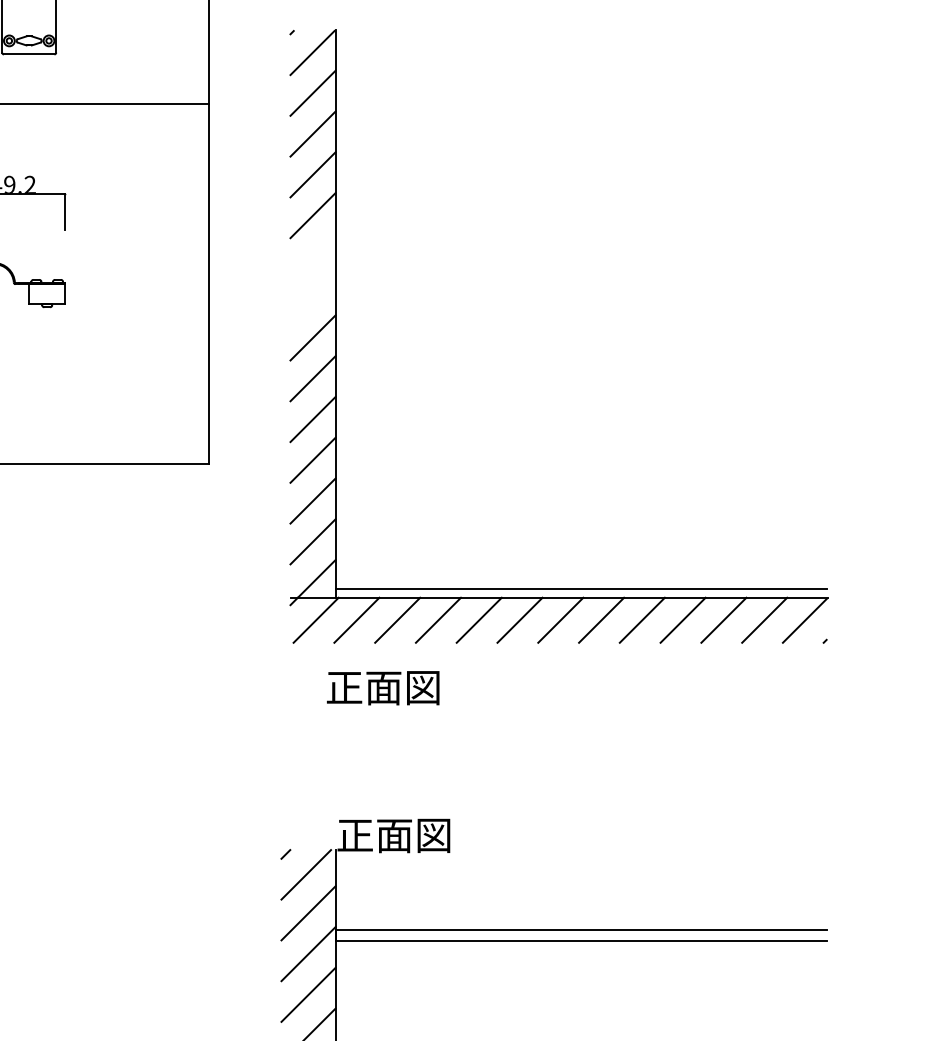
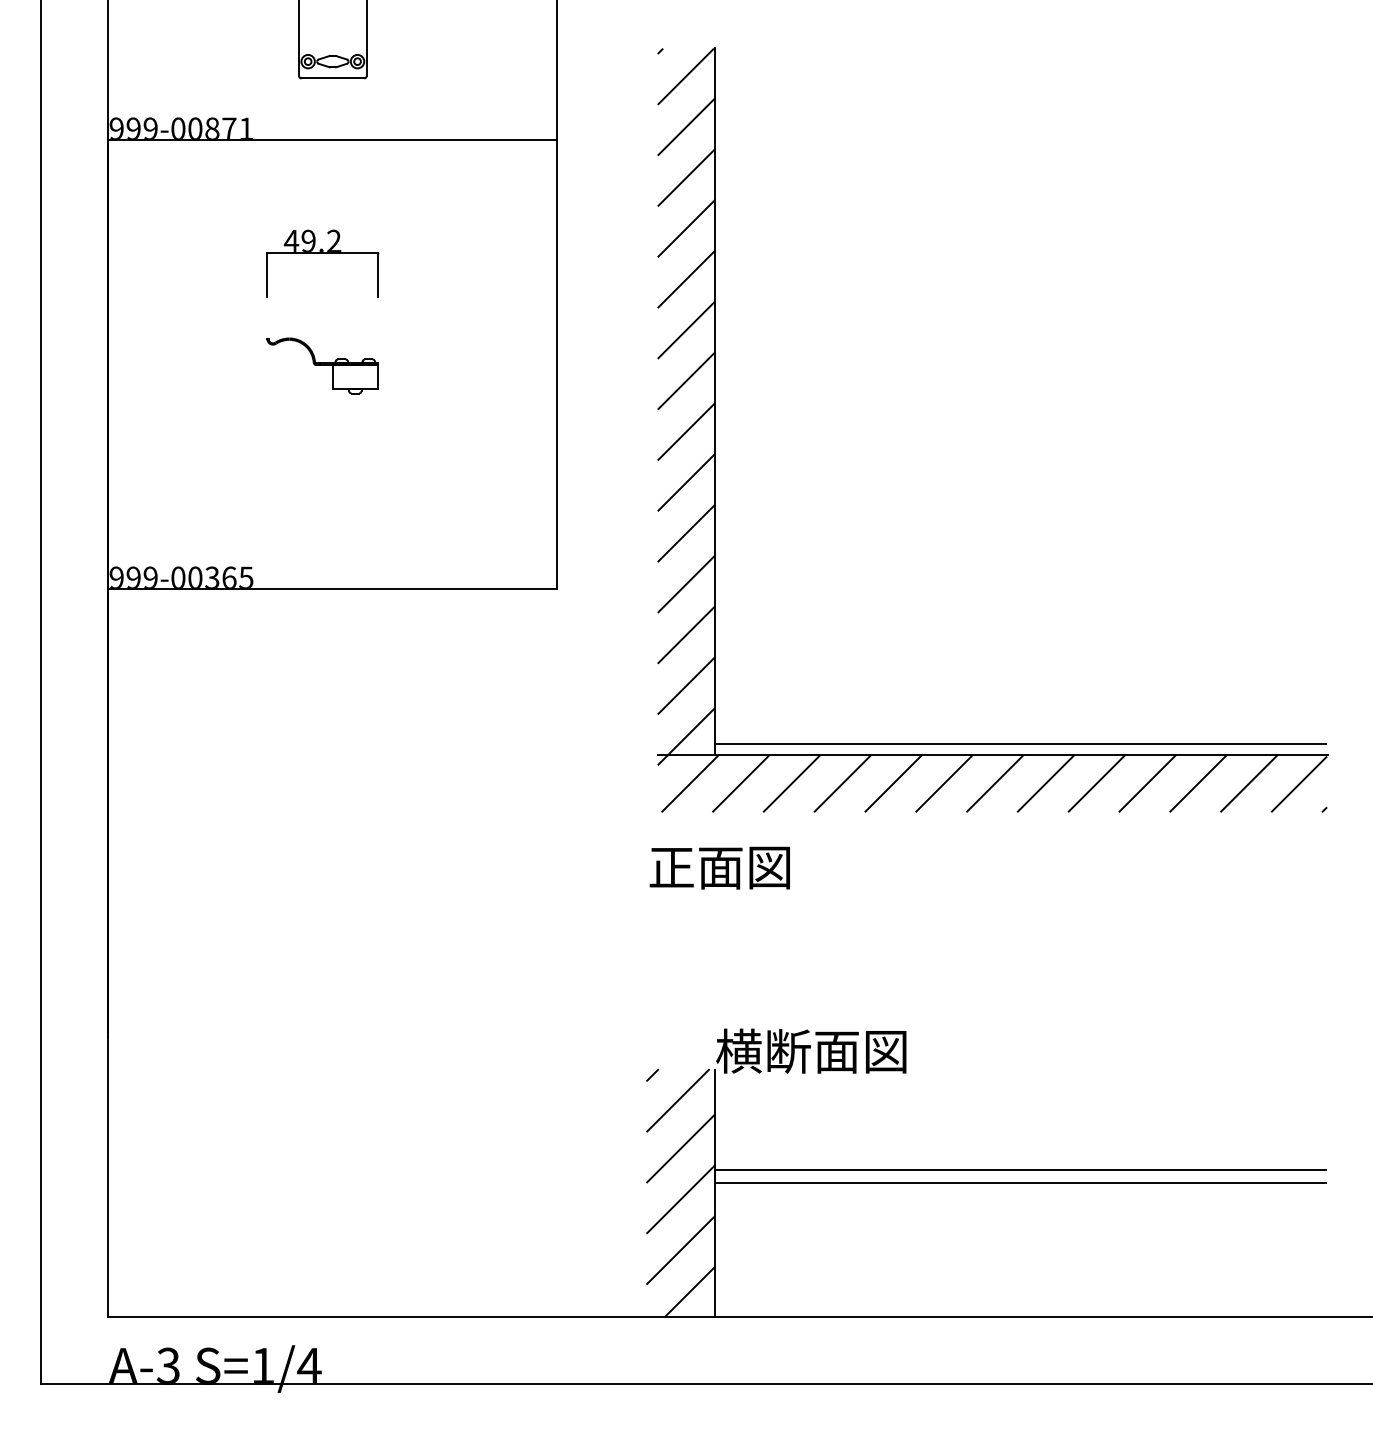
line: (313, 256) -> (686, 330), added
line: (313, 296) -> (686, 380), added
text: (382, 687) -> (719, 867), moved
text: (413, 834) -> (811, 1050), 正面図 -> 横断面図

